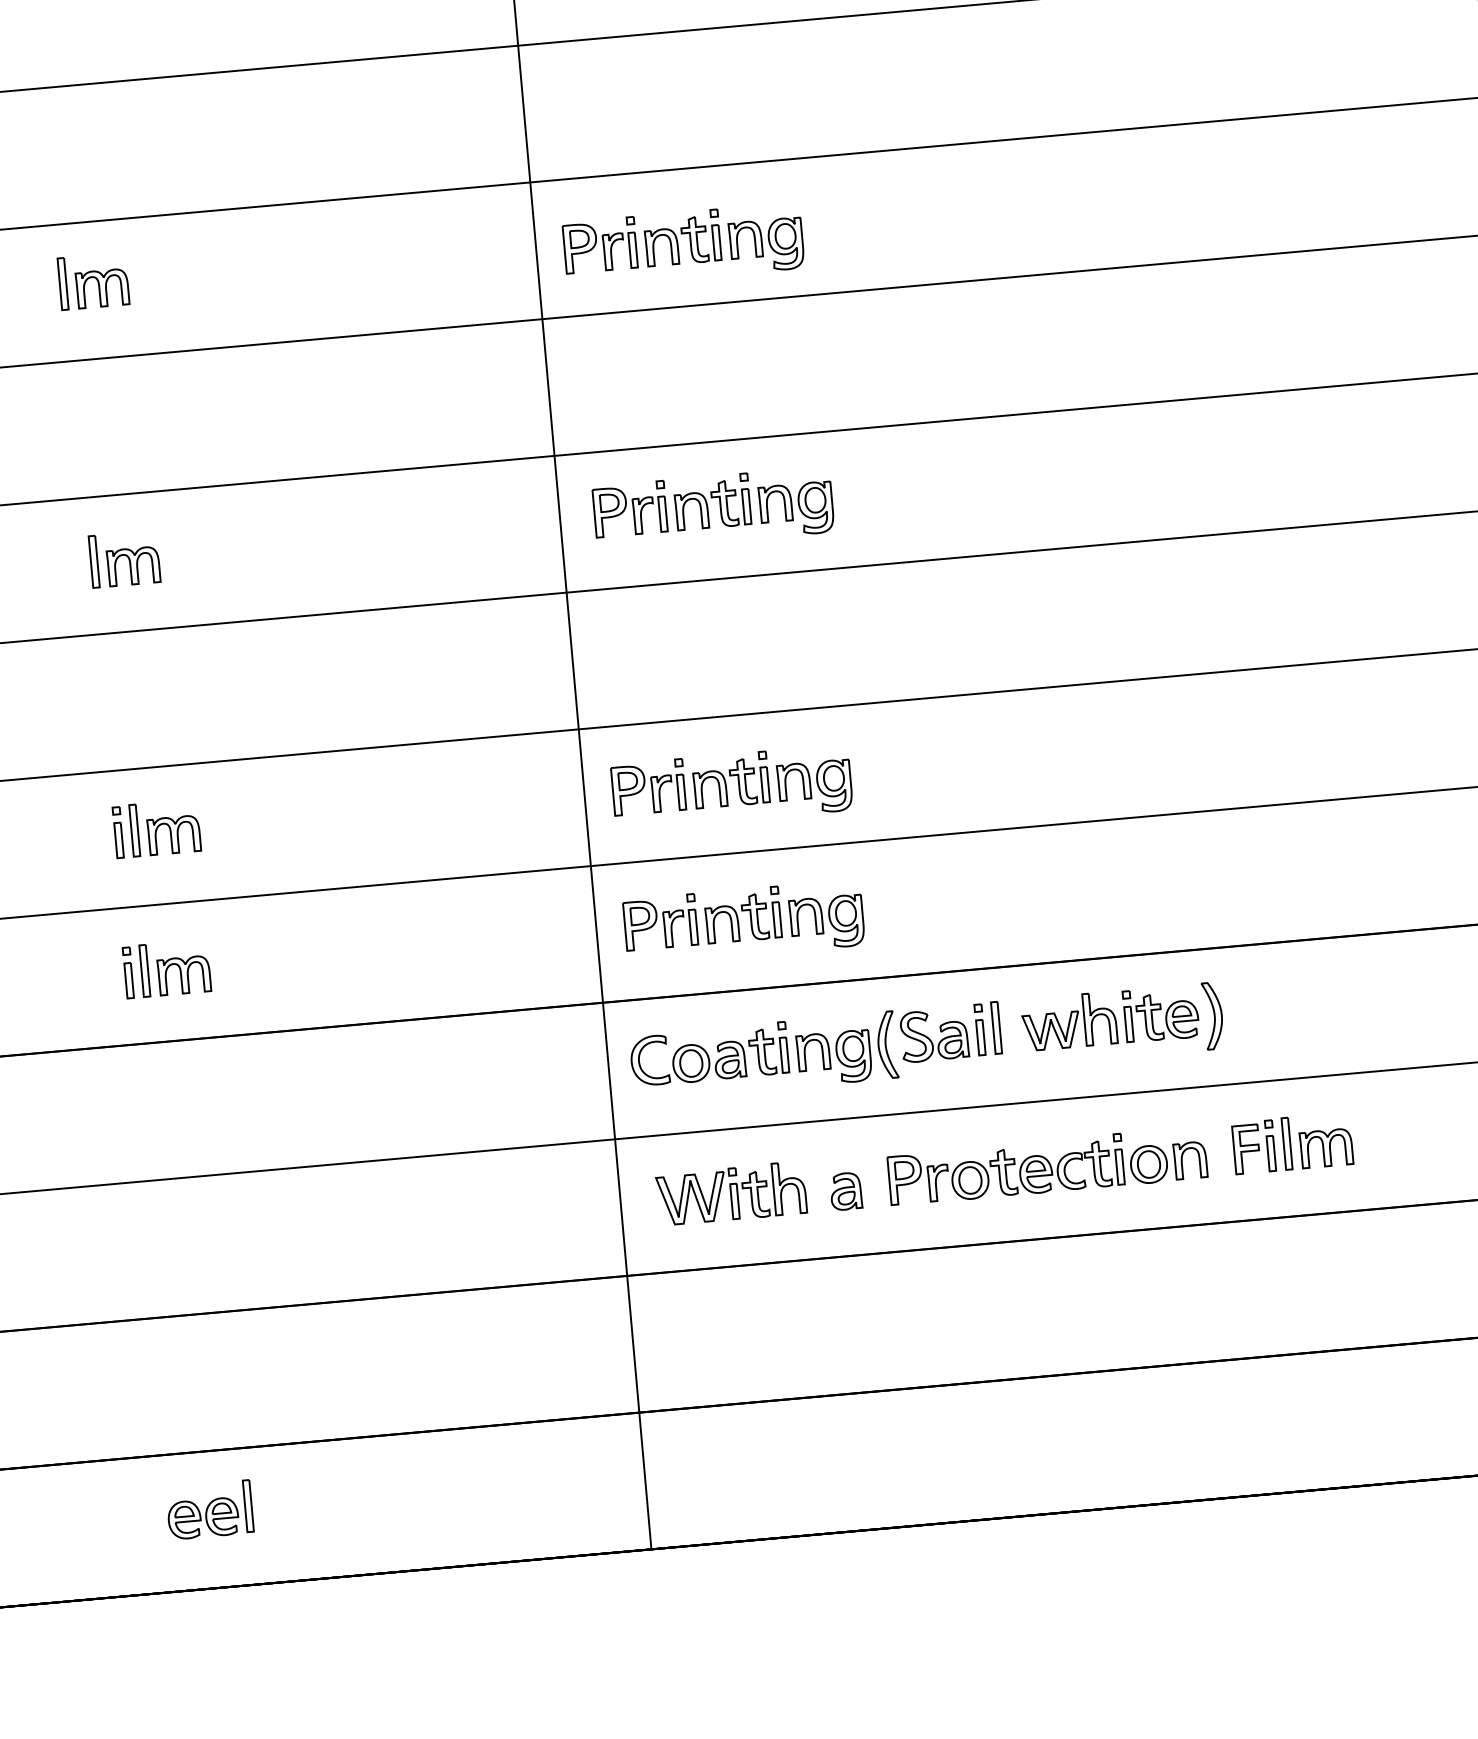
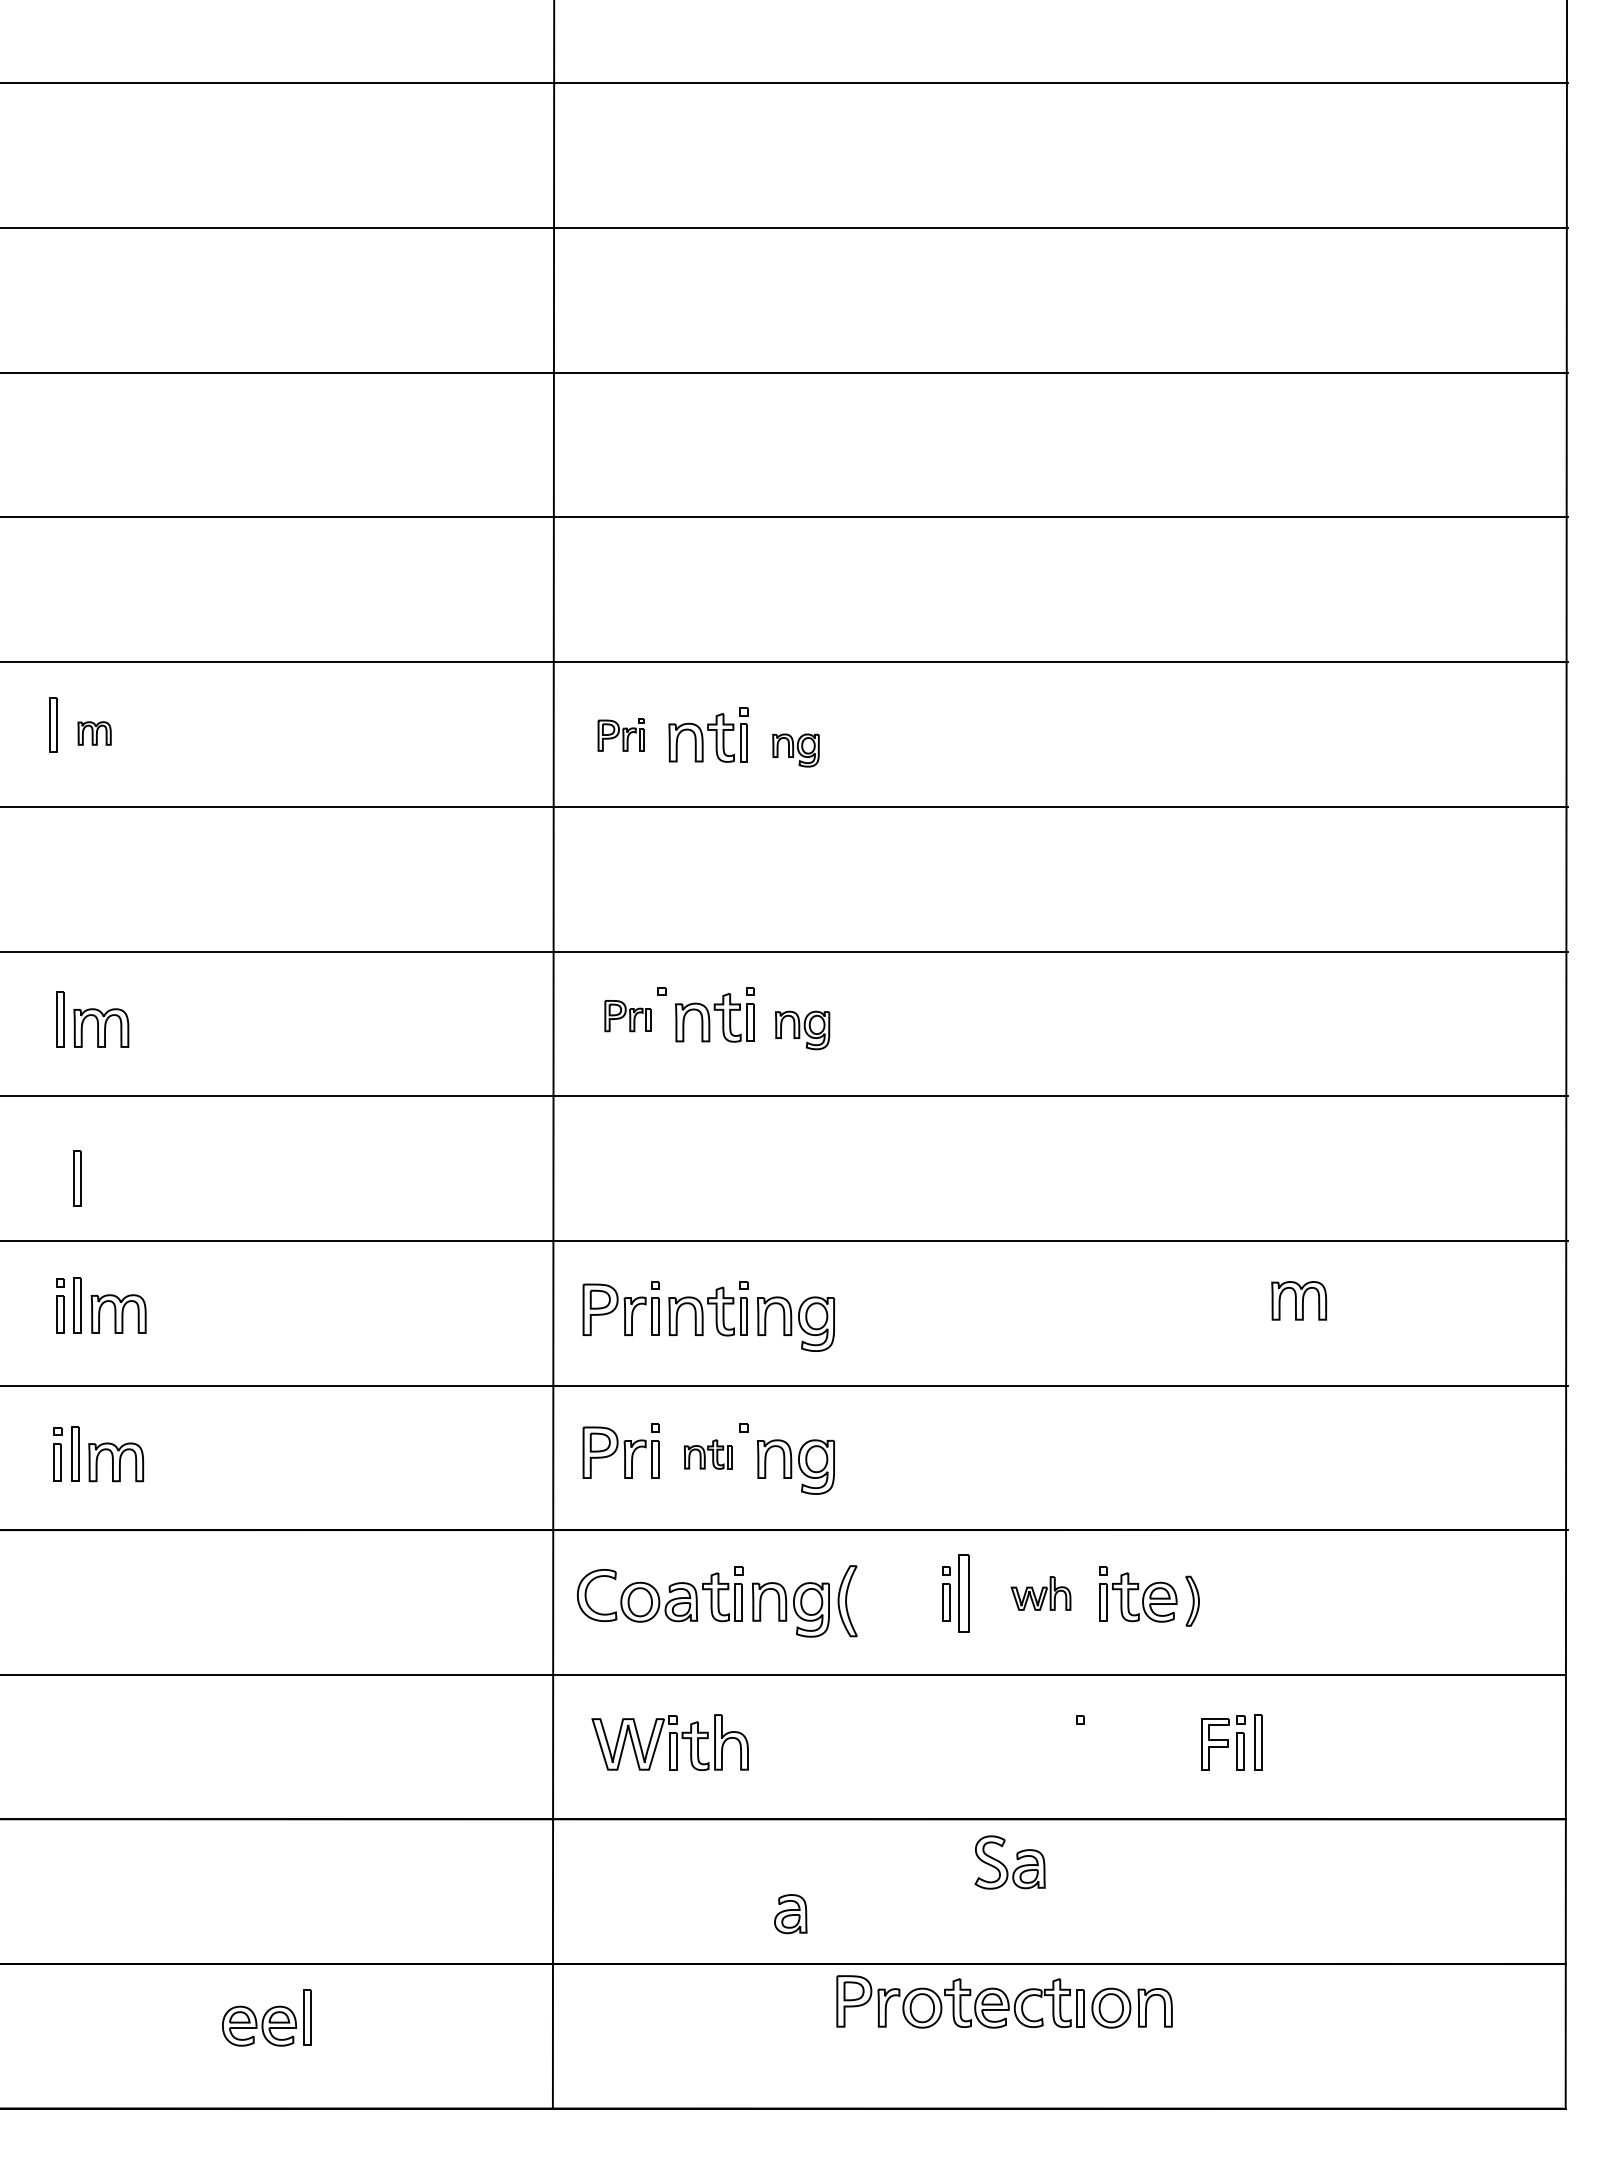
part: (599, 245) -> (620, 734), size x0.6
part: (766, 245) -> (795, 750), size x0.6
part: (102, 288) -> (94, 733), size x0.6
part: (796, 509) -> (802, 1030), size x0.7
part: (629, 510) -> (627, 1015), size x0.6
part: (123, 710) -> (77, 1178), added
part: (742, 918) -> (707, 1454), size x0.6
part: (1213, 1016) -> (1192, 1601), size x0.7
part: (1068, 1021) -> (1040, 1593), size x0.6
part: (996, 1027) -> (964, 1593), size x1.4
part: (933, 1035) -> (1009, 1862), moved
part: (1326, 1148) -> (1299, 1300), moved
part: (1047, 1167) -> (1004, 2001), moved
part: (845, 1191) -> (790, 1914), moved
part: (209, 1509) -> (266, 2017), moved

